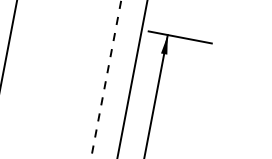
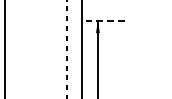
line: (180, 37) -> (105, 21), solid -> dashed

